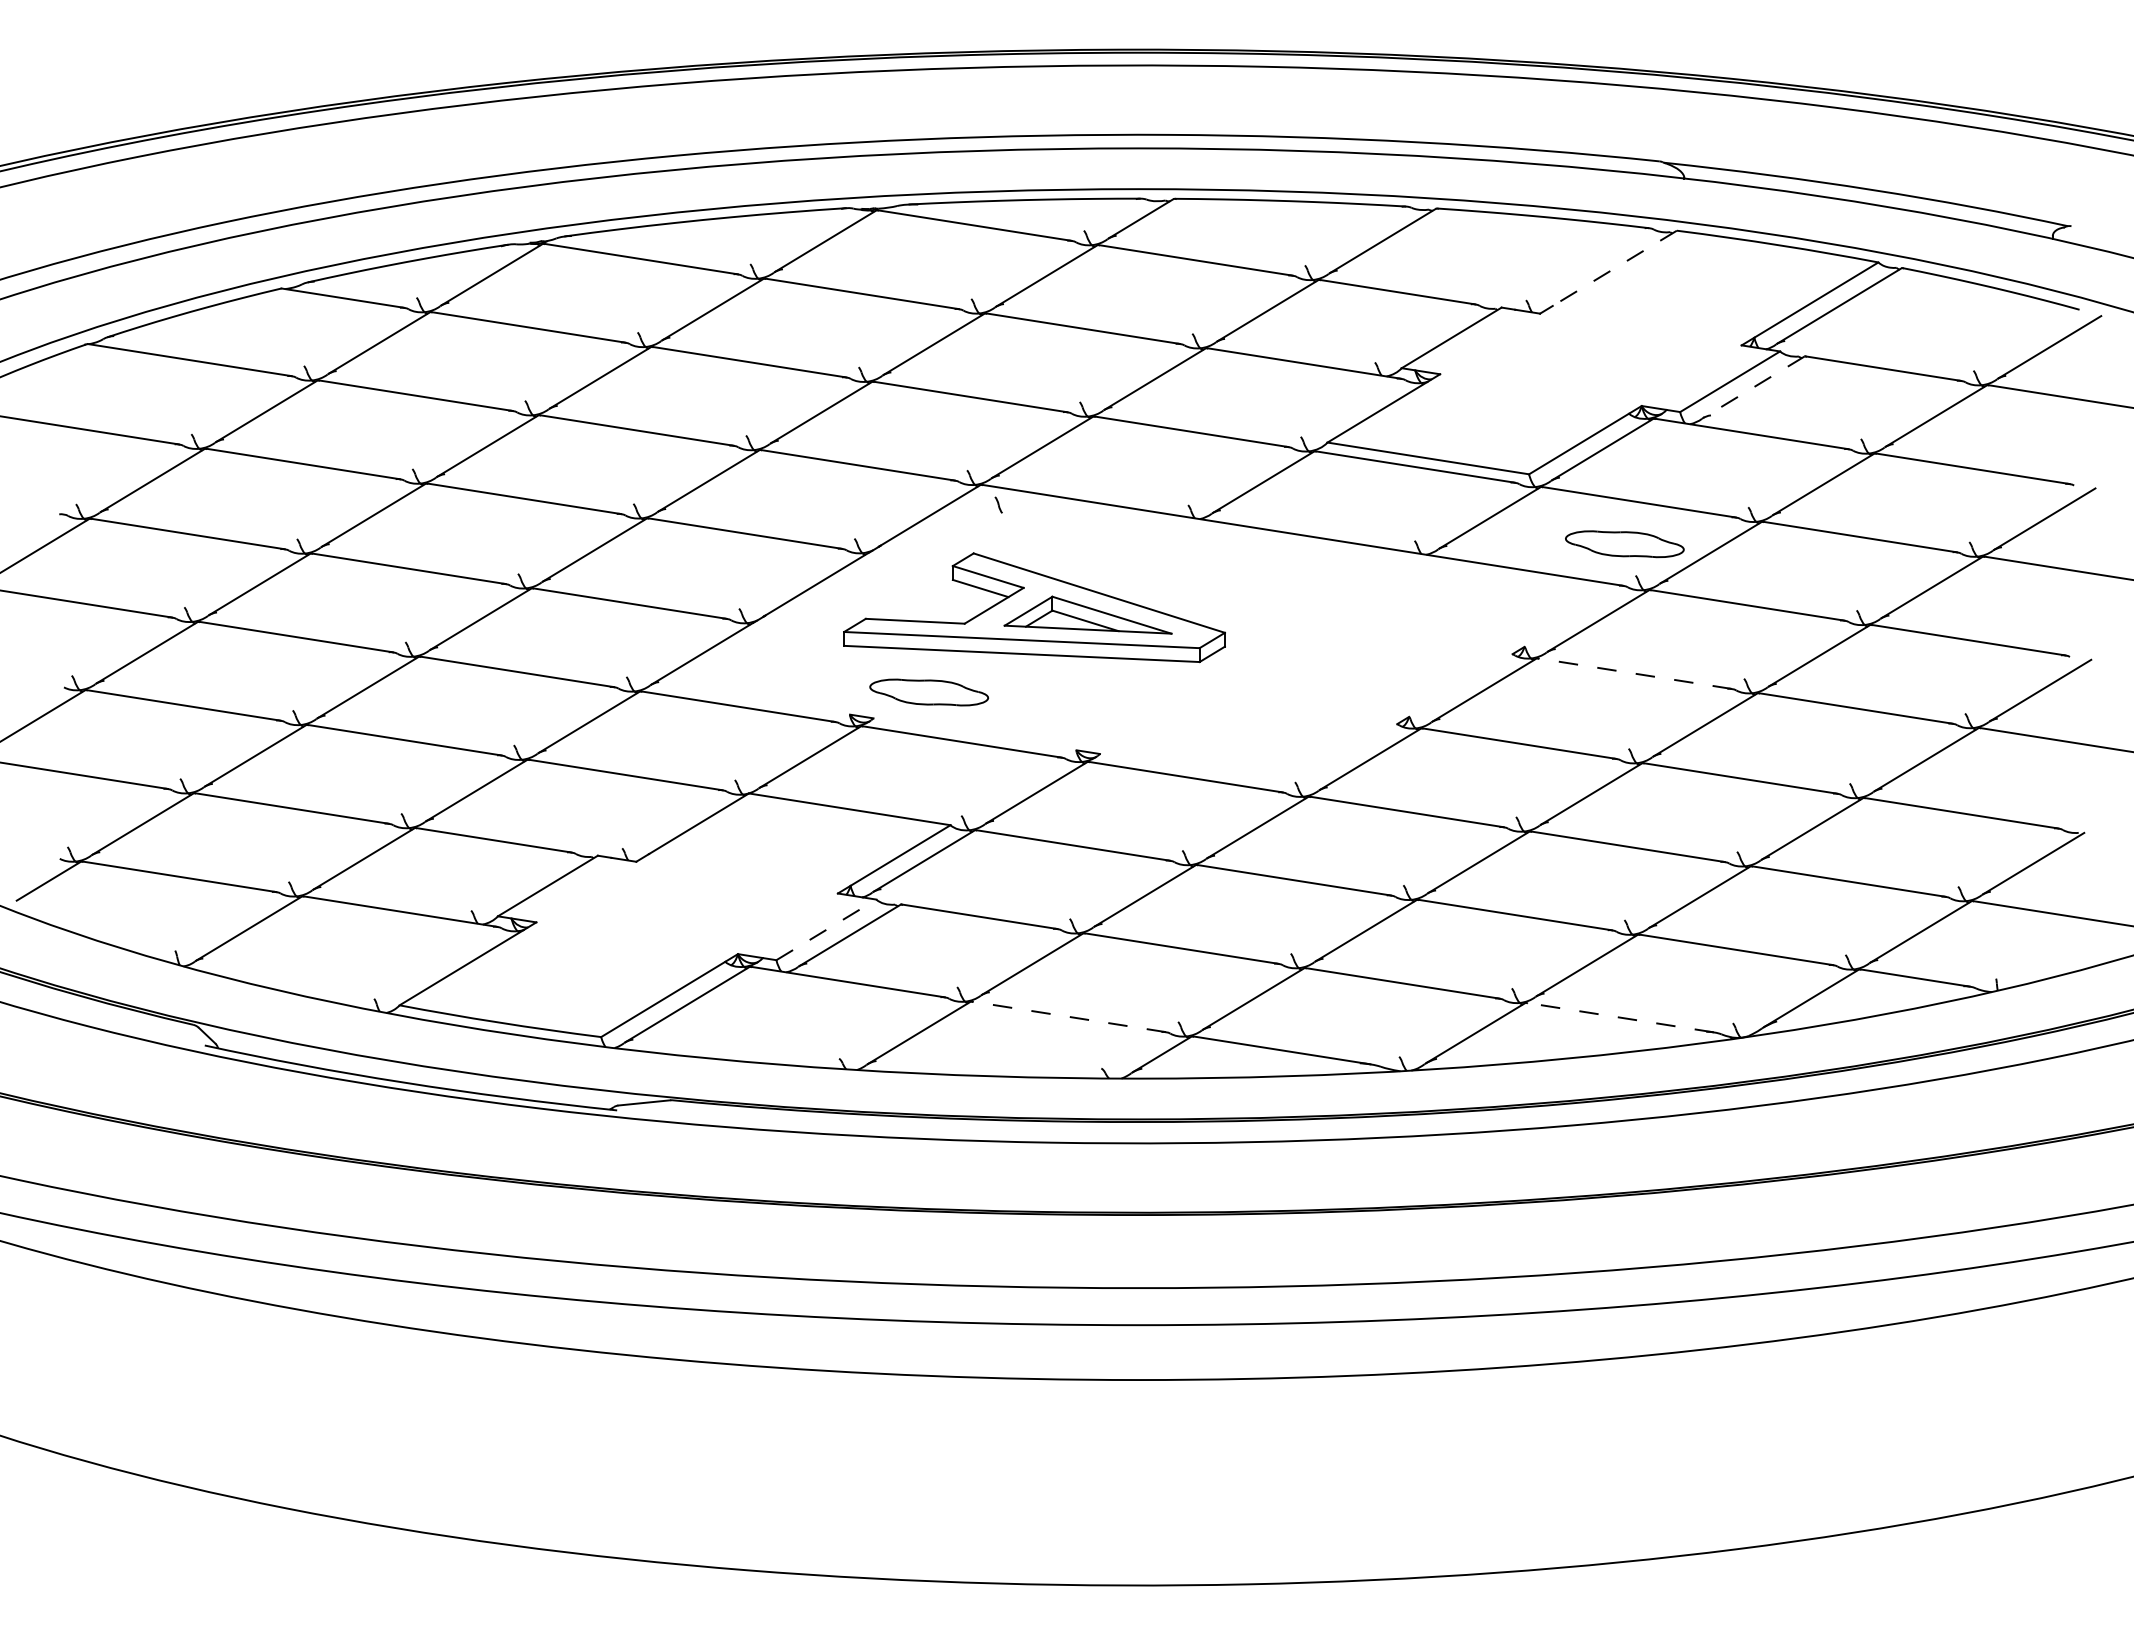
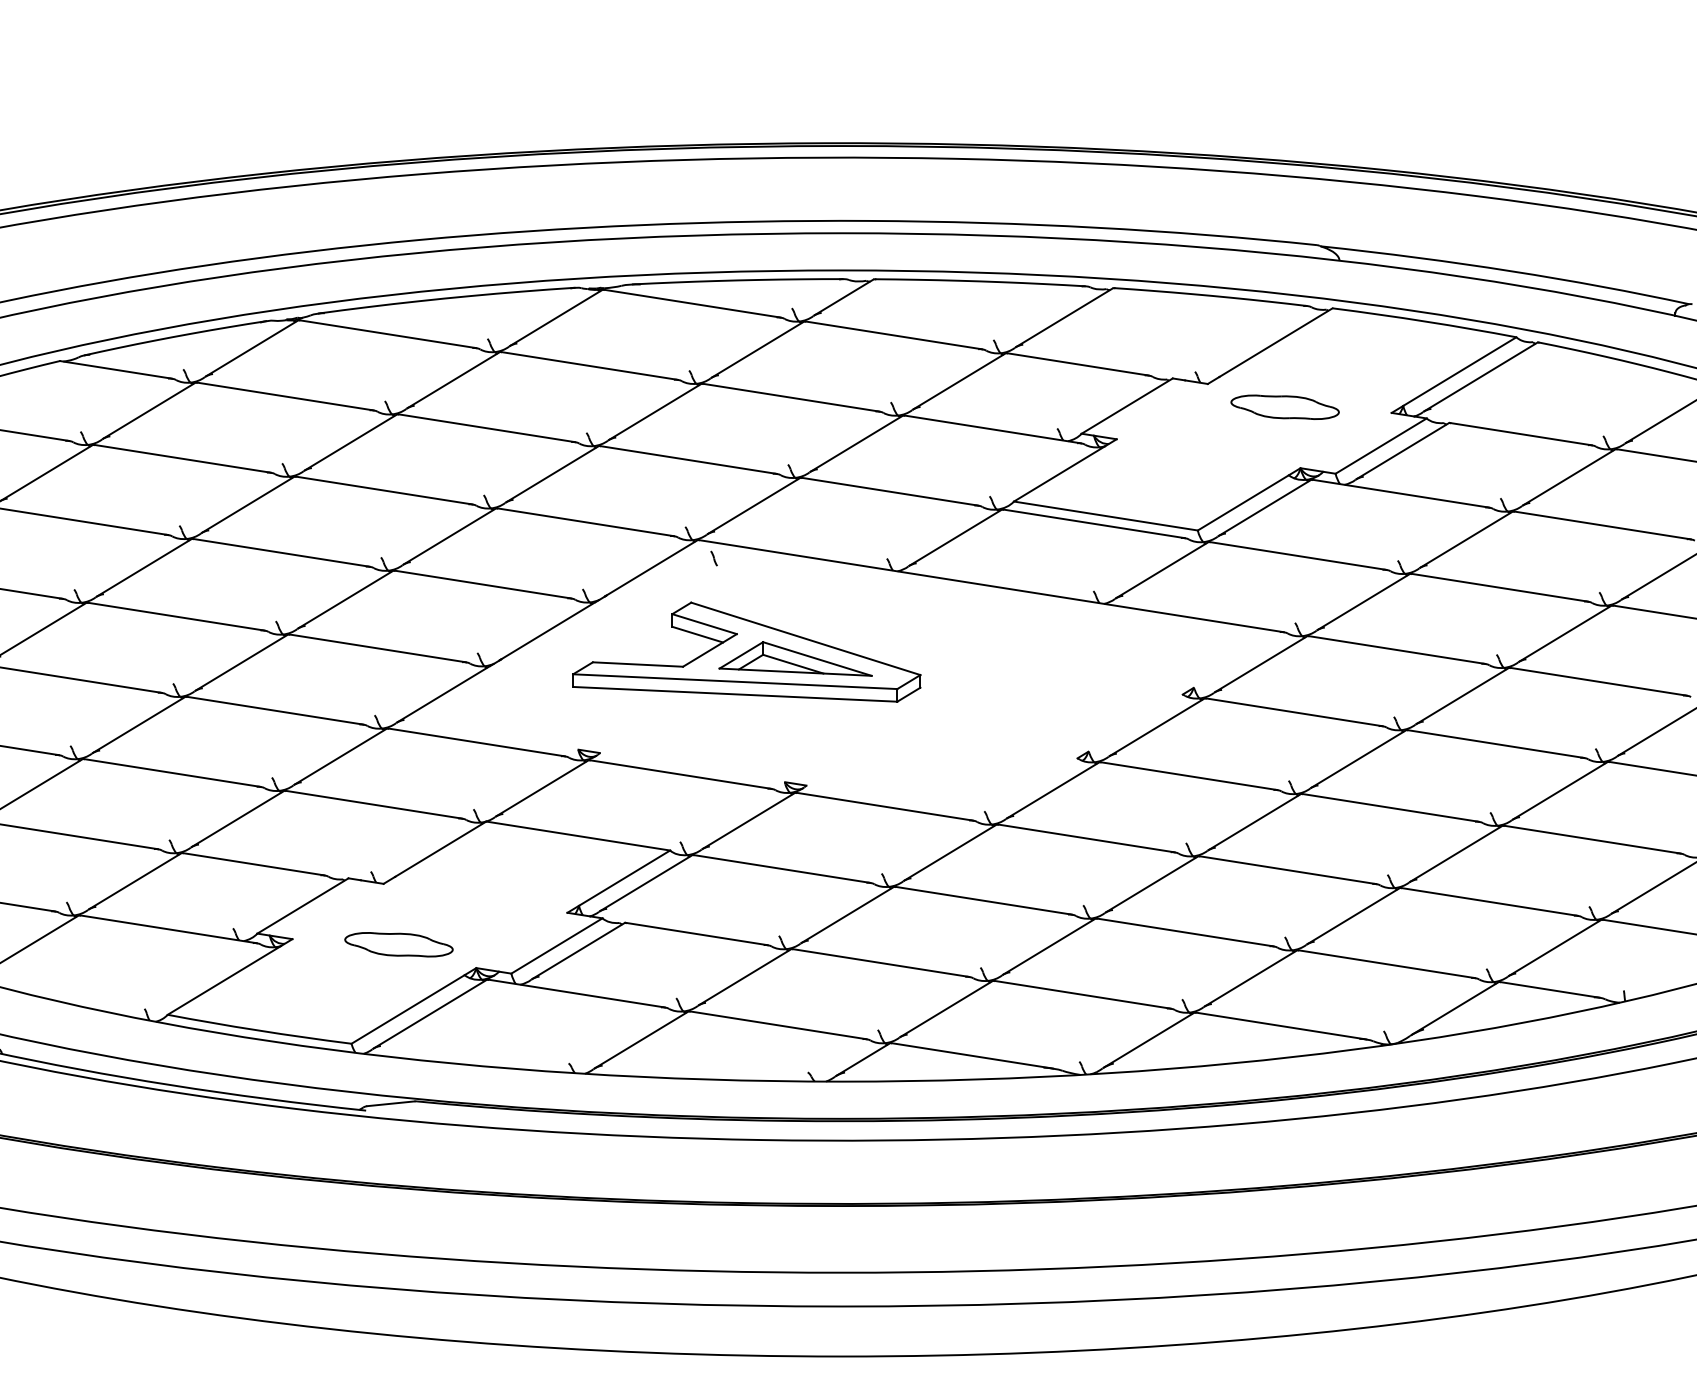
line: (1614, 268) -> (1275, 342), dashed -> solid
line: (1753, 387) -> (1402, 451), dashed -> solid
part: (1624, 544) -> (1284, 407), moved
line: (1634, 673) -> (1293, 712), dashed -> solid
part: (928, 692) -> (398, 944), moved
line: (826, 929) -> (557, 945), dashed -> solid
line: (1068, 1016) -> (777, 1024), dashed -> solid
line: (1620, 1017) -> (1281, 1025), dashed -> solid

